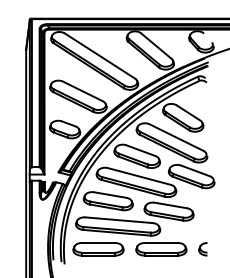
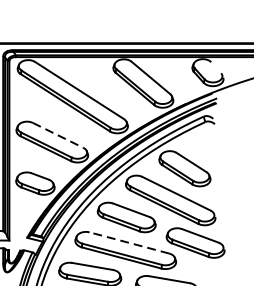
line: (83, 91) -> (58, 135), solid -> dashed
line: (139, 176) -> (129, 242), solid -> dashed

